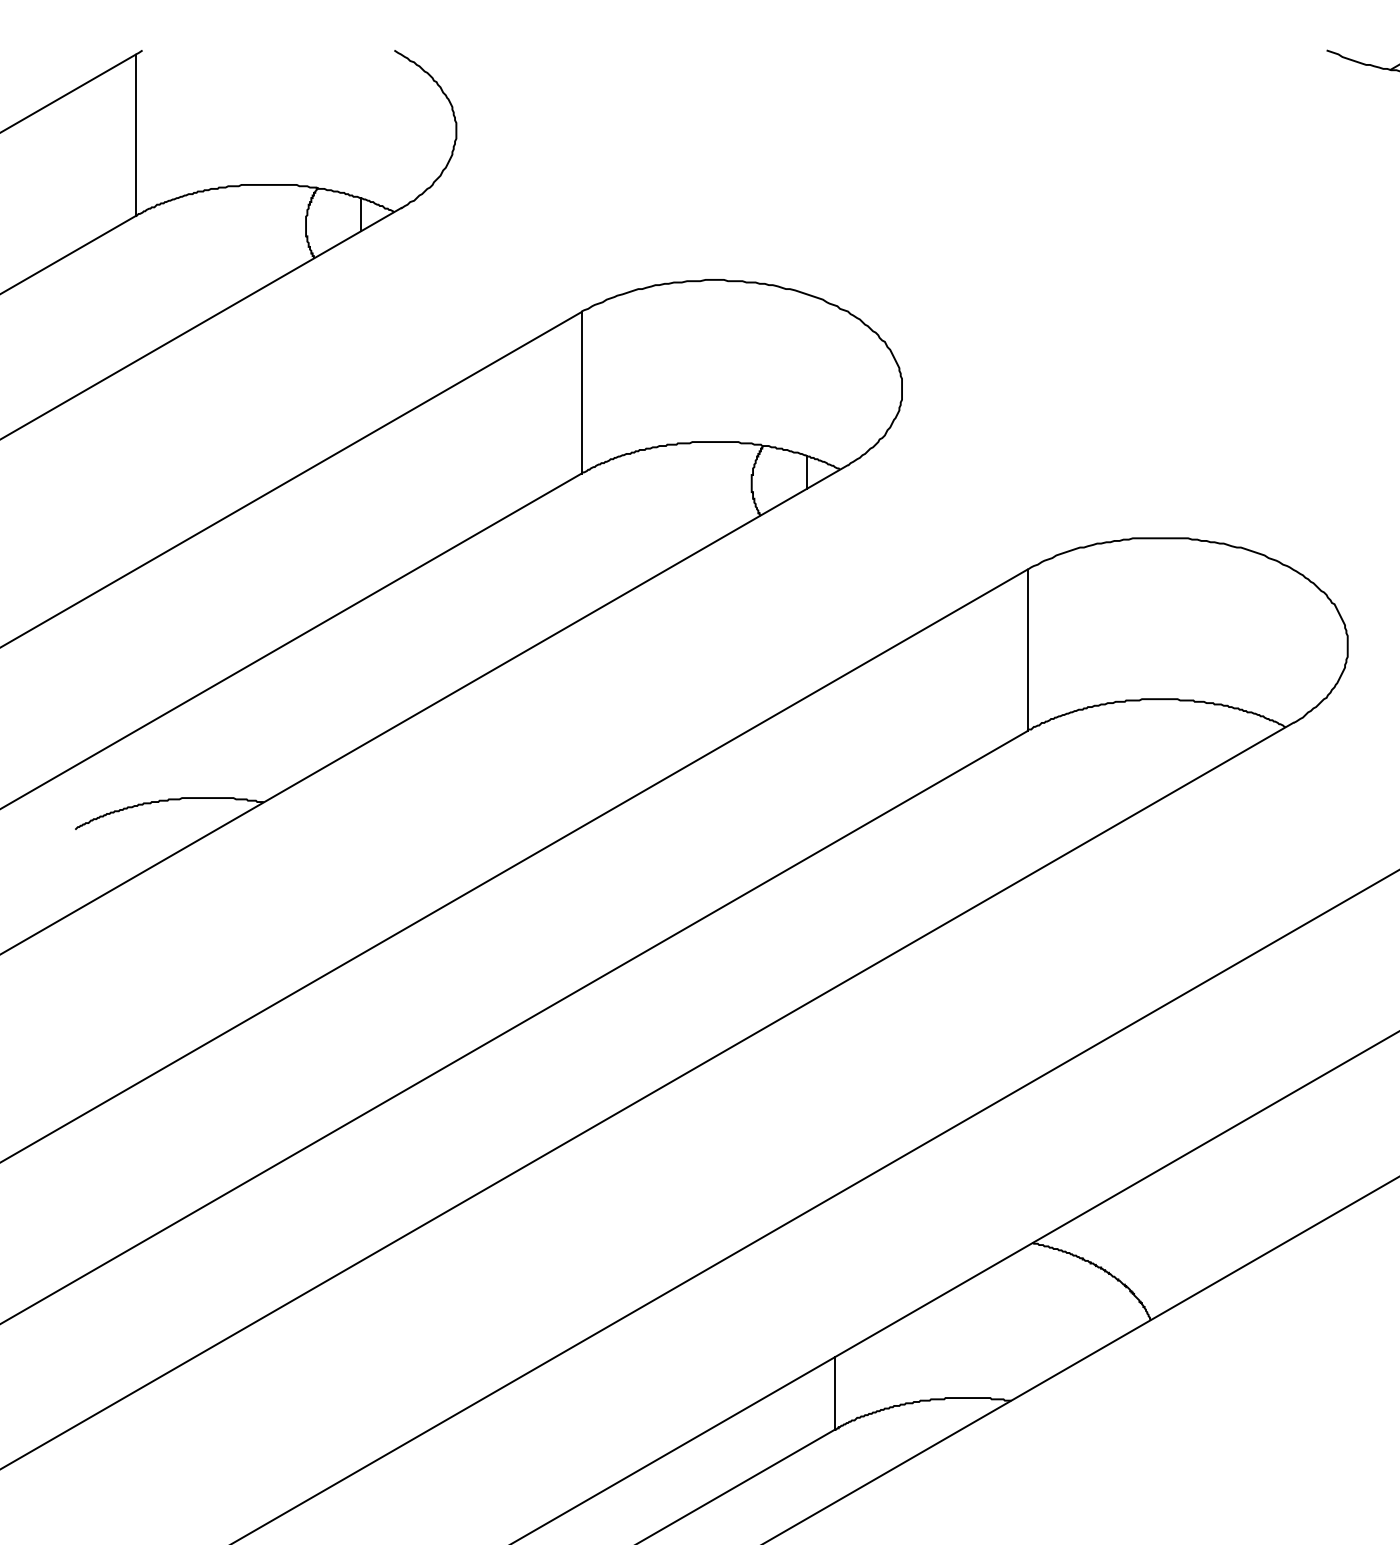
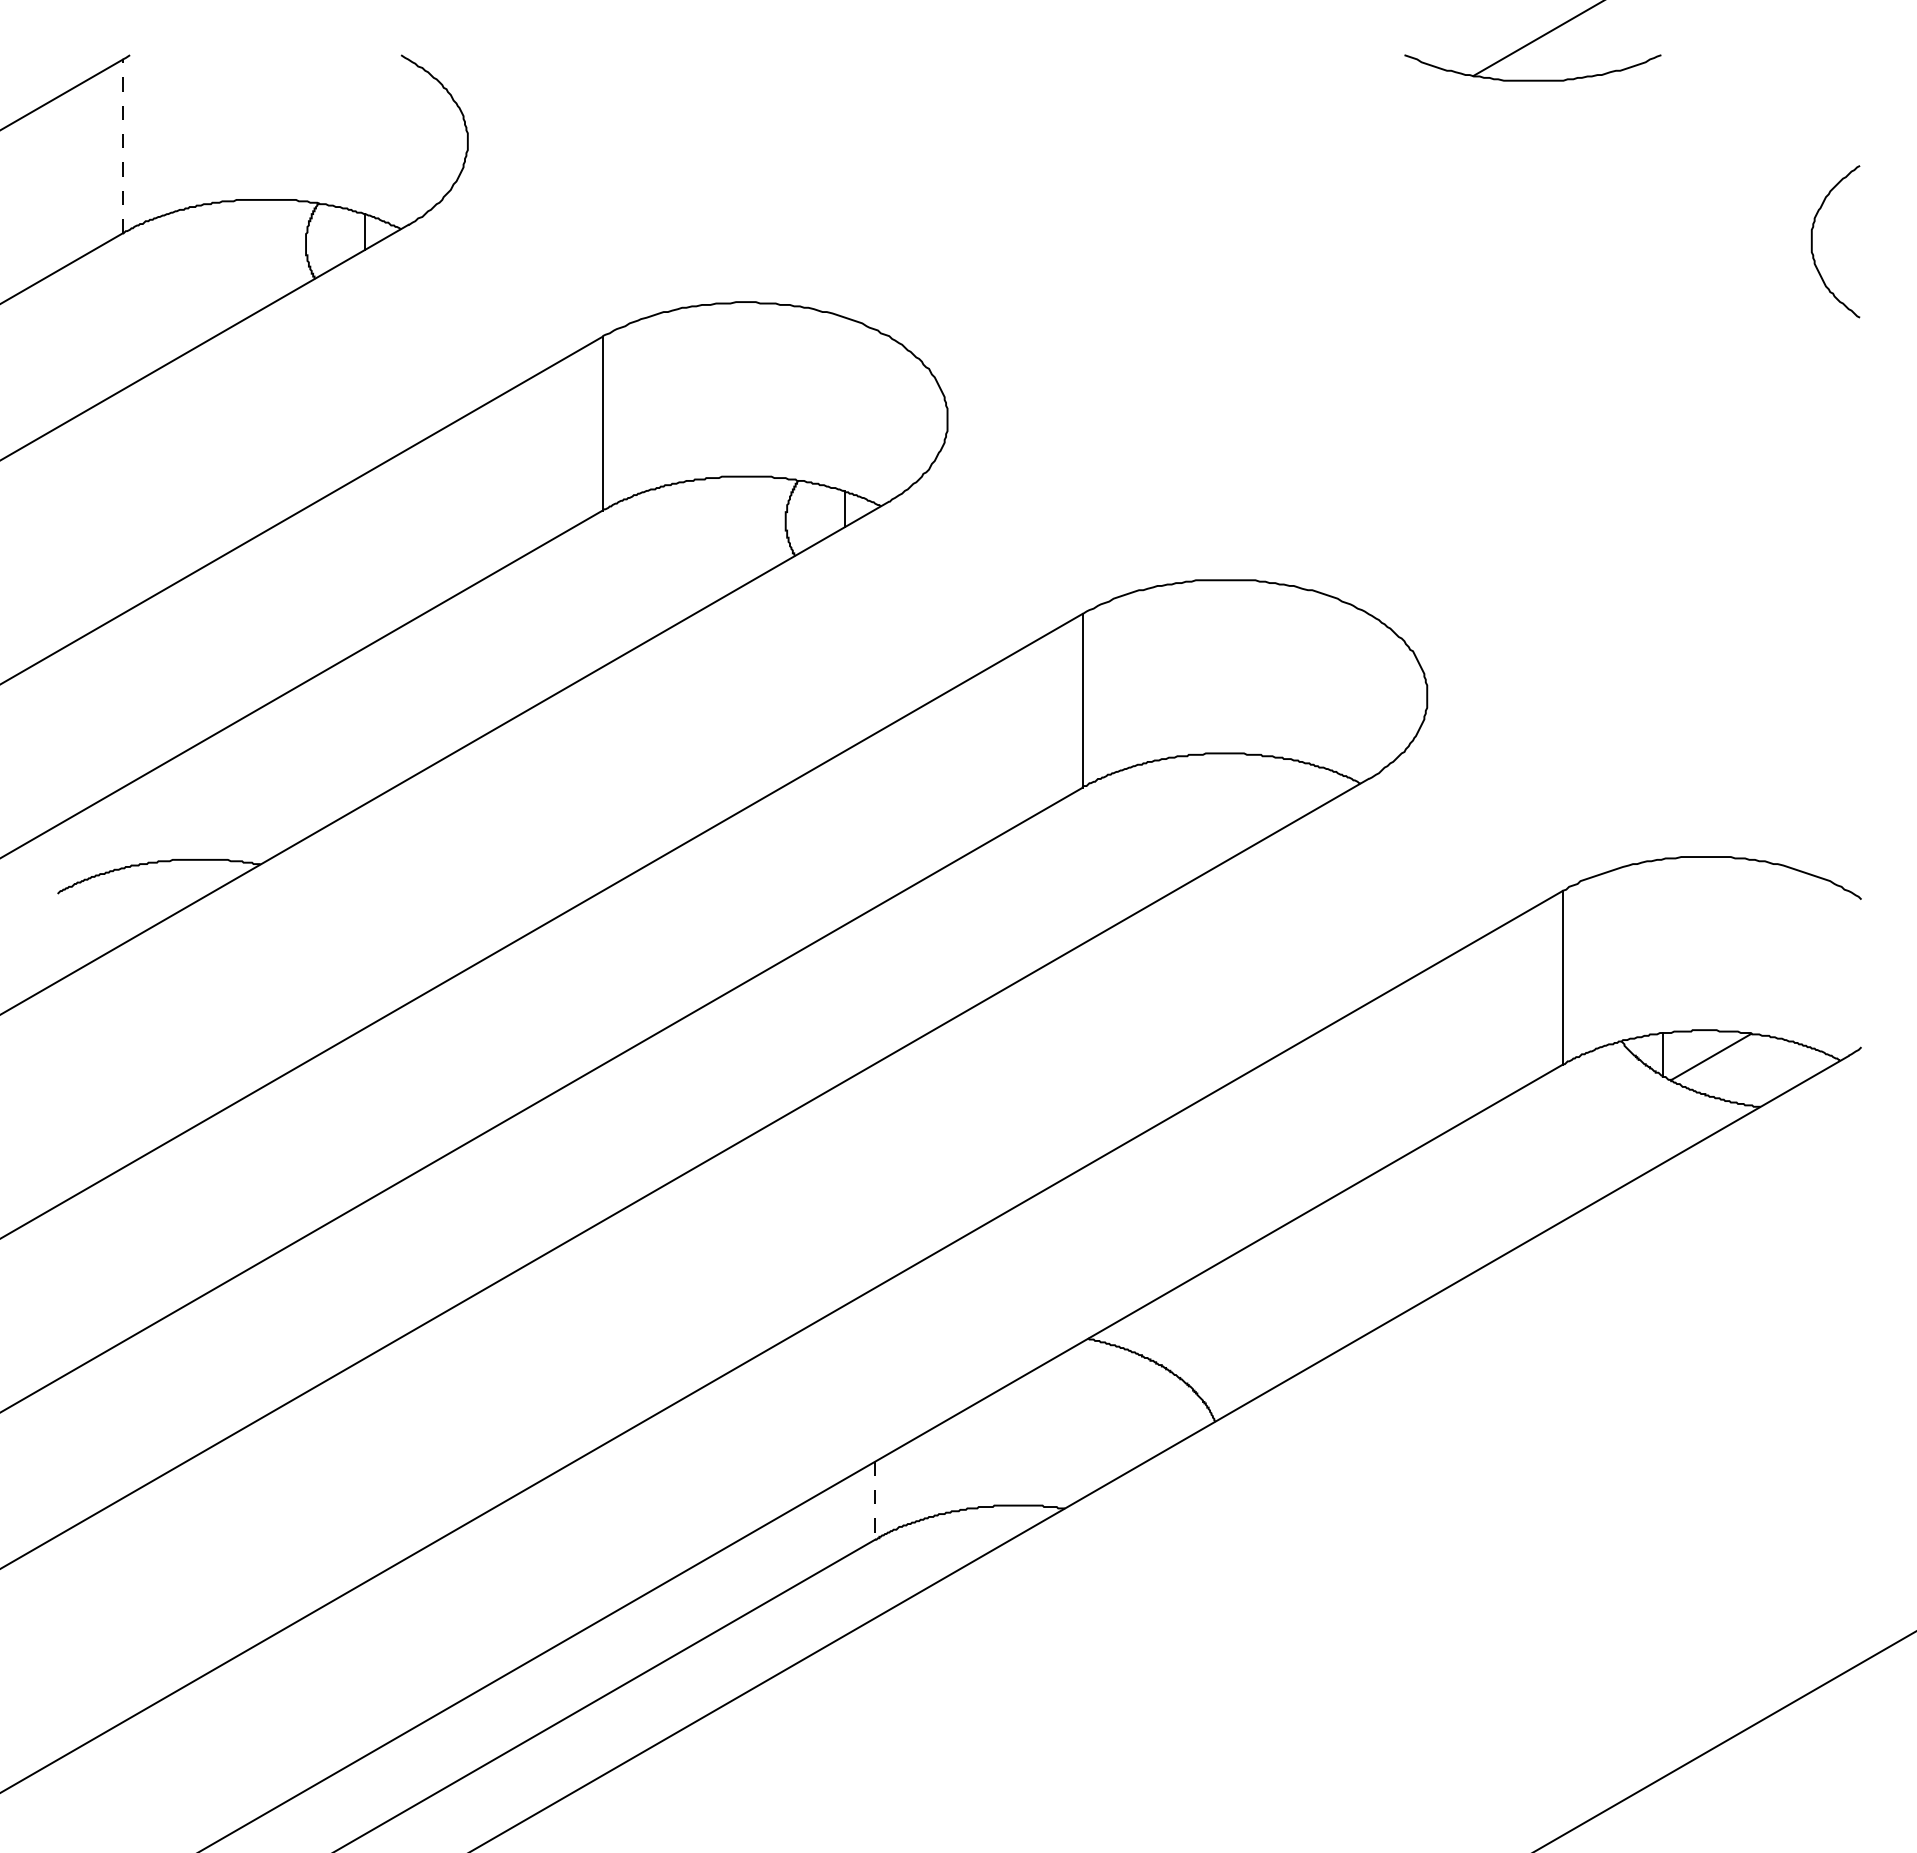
line: (135, 135) -> (122, 146), solid -> dashed
line: (835, 1394) -> (875, 1501), solid -> dashed

